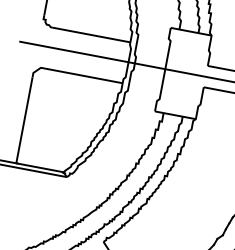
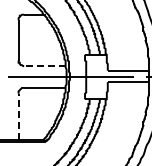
line: (90, 35) -> (44, 66), solid -> dashed
line: (24, 120) -> (18, 116), solid -> dashed

